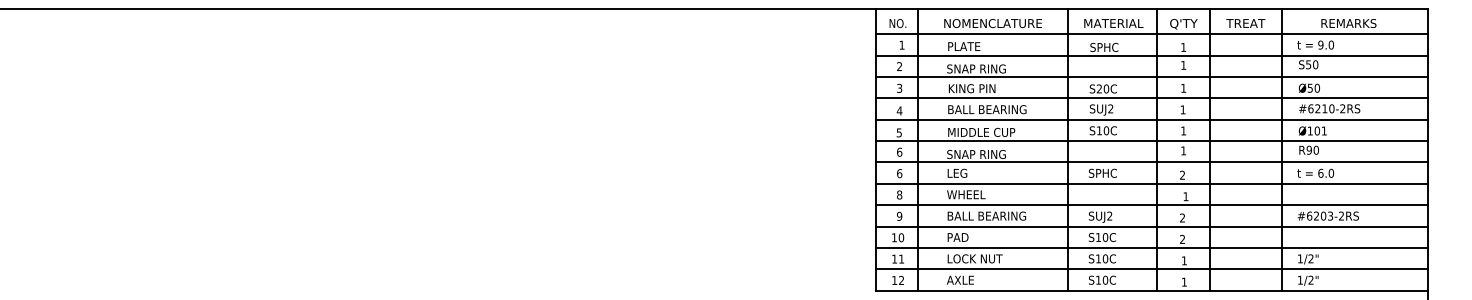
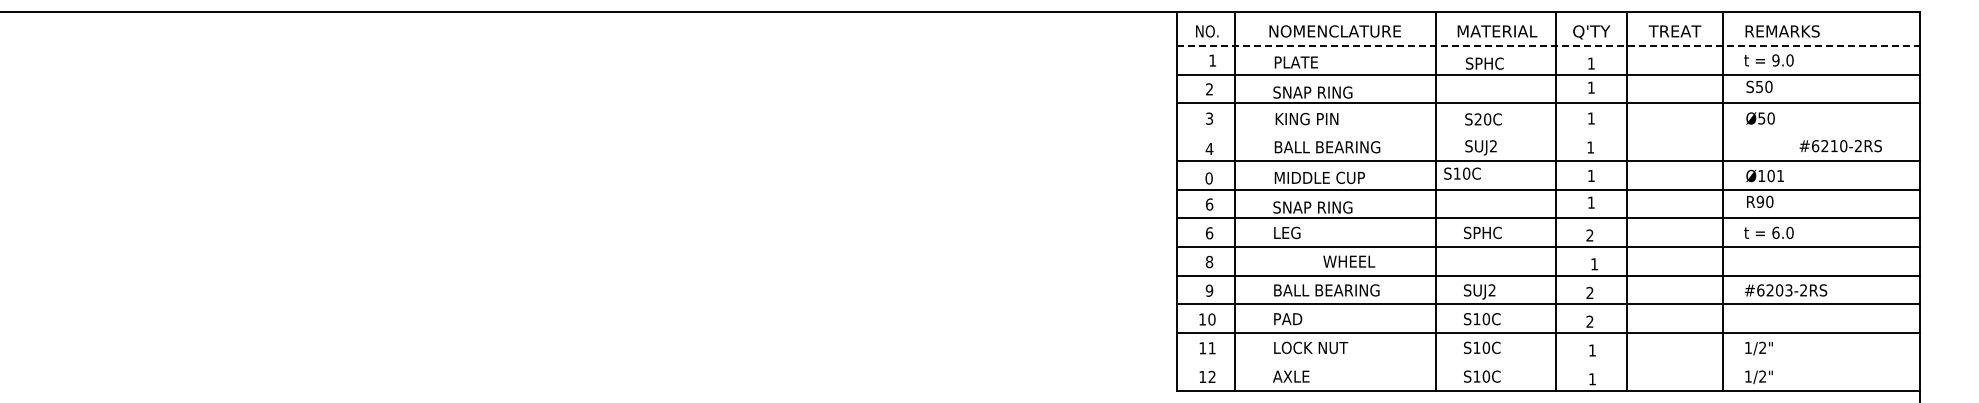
text: (1348, 23) -> (1782, 31), moved
line: (1151, 33) -> (1548, 45), solid -> dashed
line: (1151, 98) -> (1548, 132), removed
text: (1329, 109) -> (1840, 146), moved
text: (1103, 130) -> (1462, 173), moved
text: (898, 132) -> (1208, 178), 5 -> 0
text: (966, 194) -> (1349, 261), moved
line: (1151, 268) -> (1548, 361), removed

